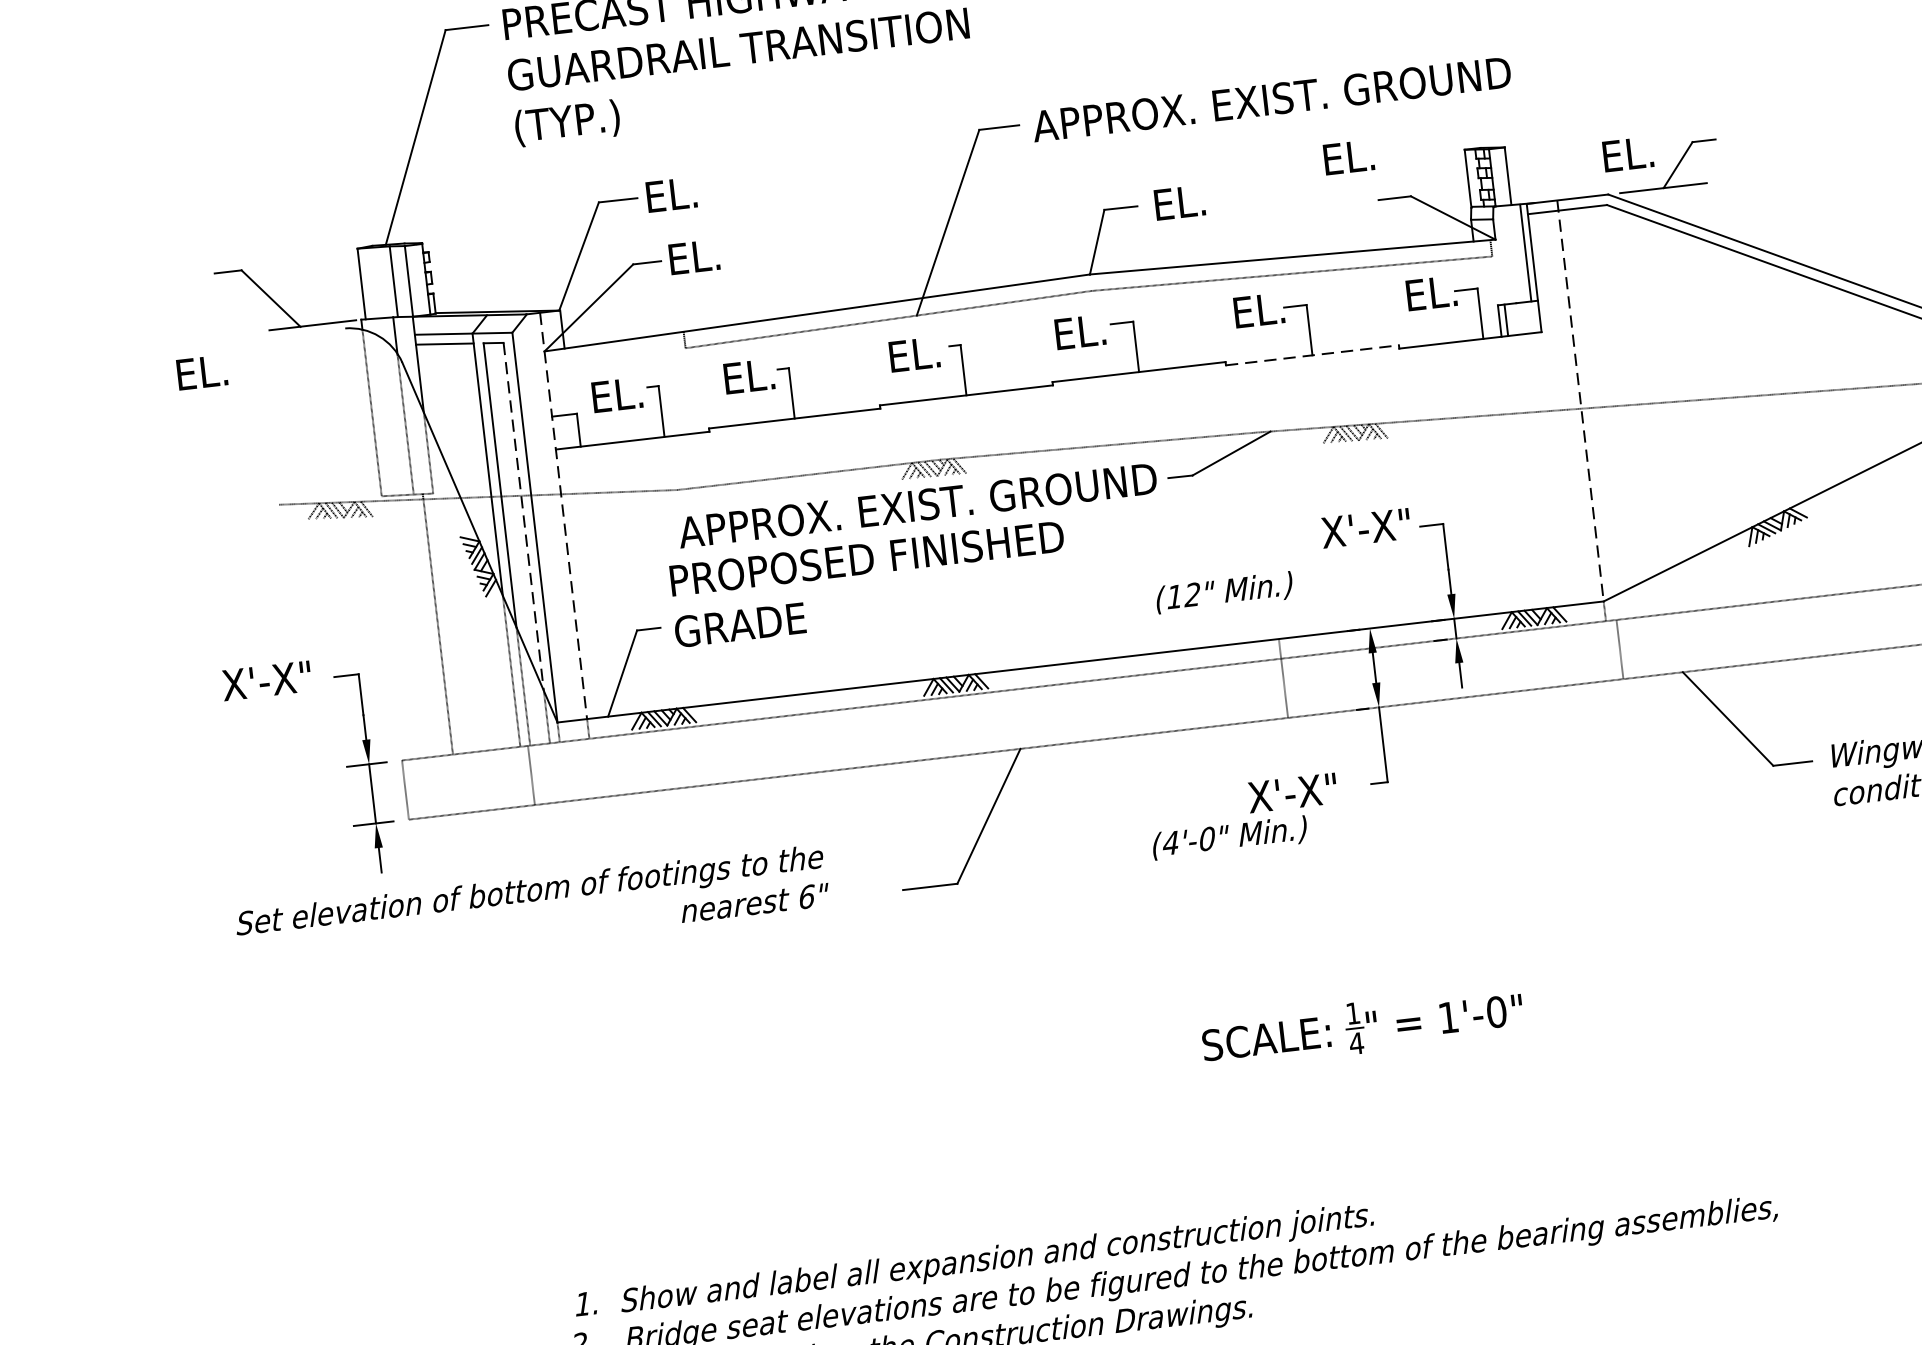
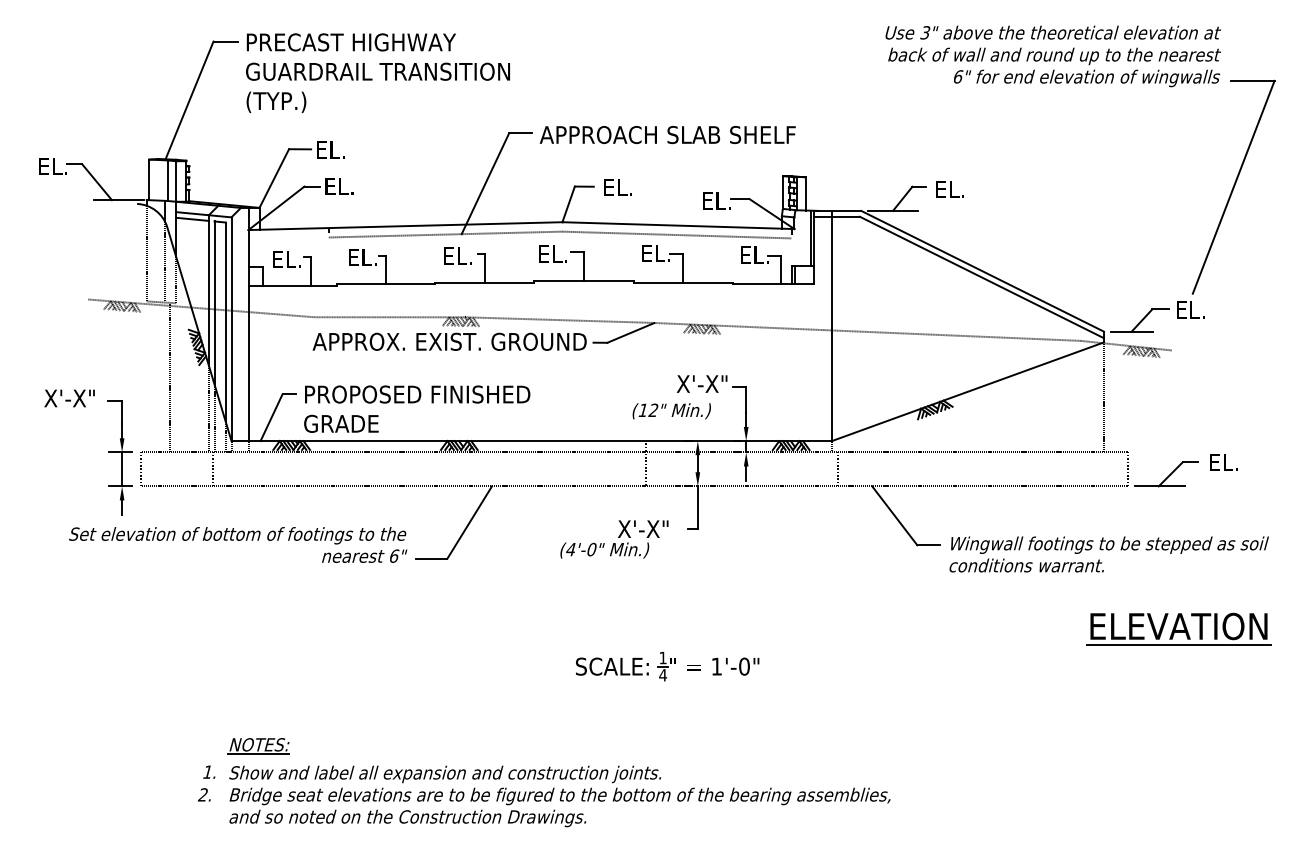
text: (1335, 92) -> (713, 135), APPROX. EXIST. GROUND -> APPROACH SLAB SHELF
text: (1627, 154) -> (949, 189), moved
text: (1348, 156) -> (716, 200), moved
line: (1312, 355) -> (683, 282), dashed -> solid
text: (200, 372) -> (52, 166), moved
line: (1581, 401) -> (832, 326), dashed -> solid
line: (563, 515) -> (248, 324), dashed -> solid
line: (523, 517) -> (225, 322), dashed -> solid
text: (869, 582) -> (417, 408), moved
text: (1224, 593) -> (671, 411), moved
text: (532, 907) -> (238, 544), moved
part: (666, 1249) -> (258, 746), added

